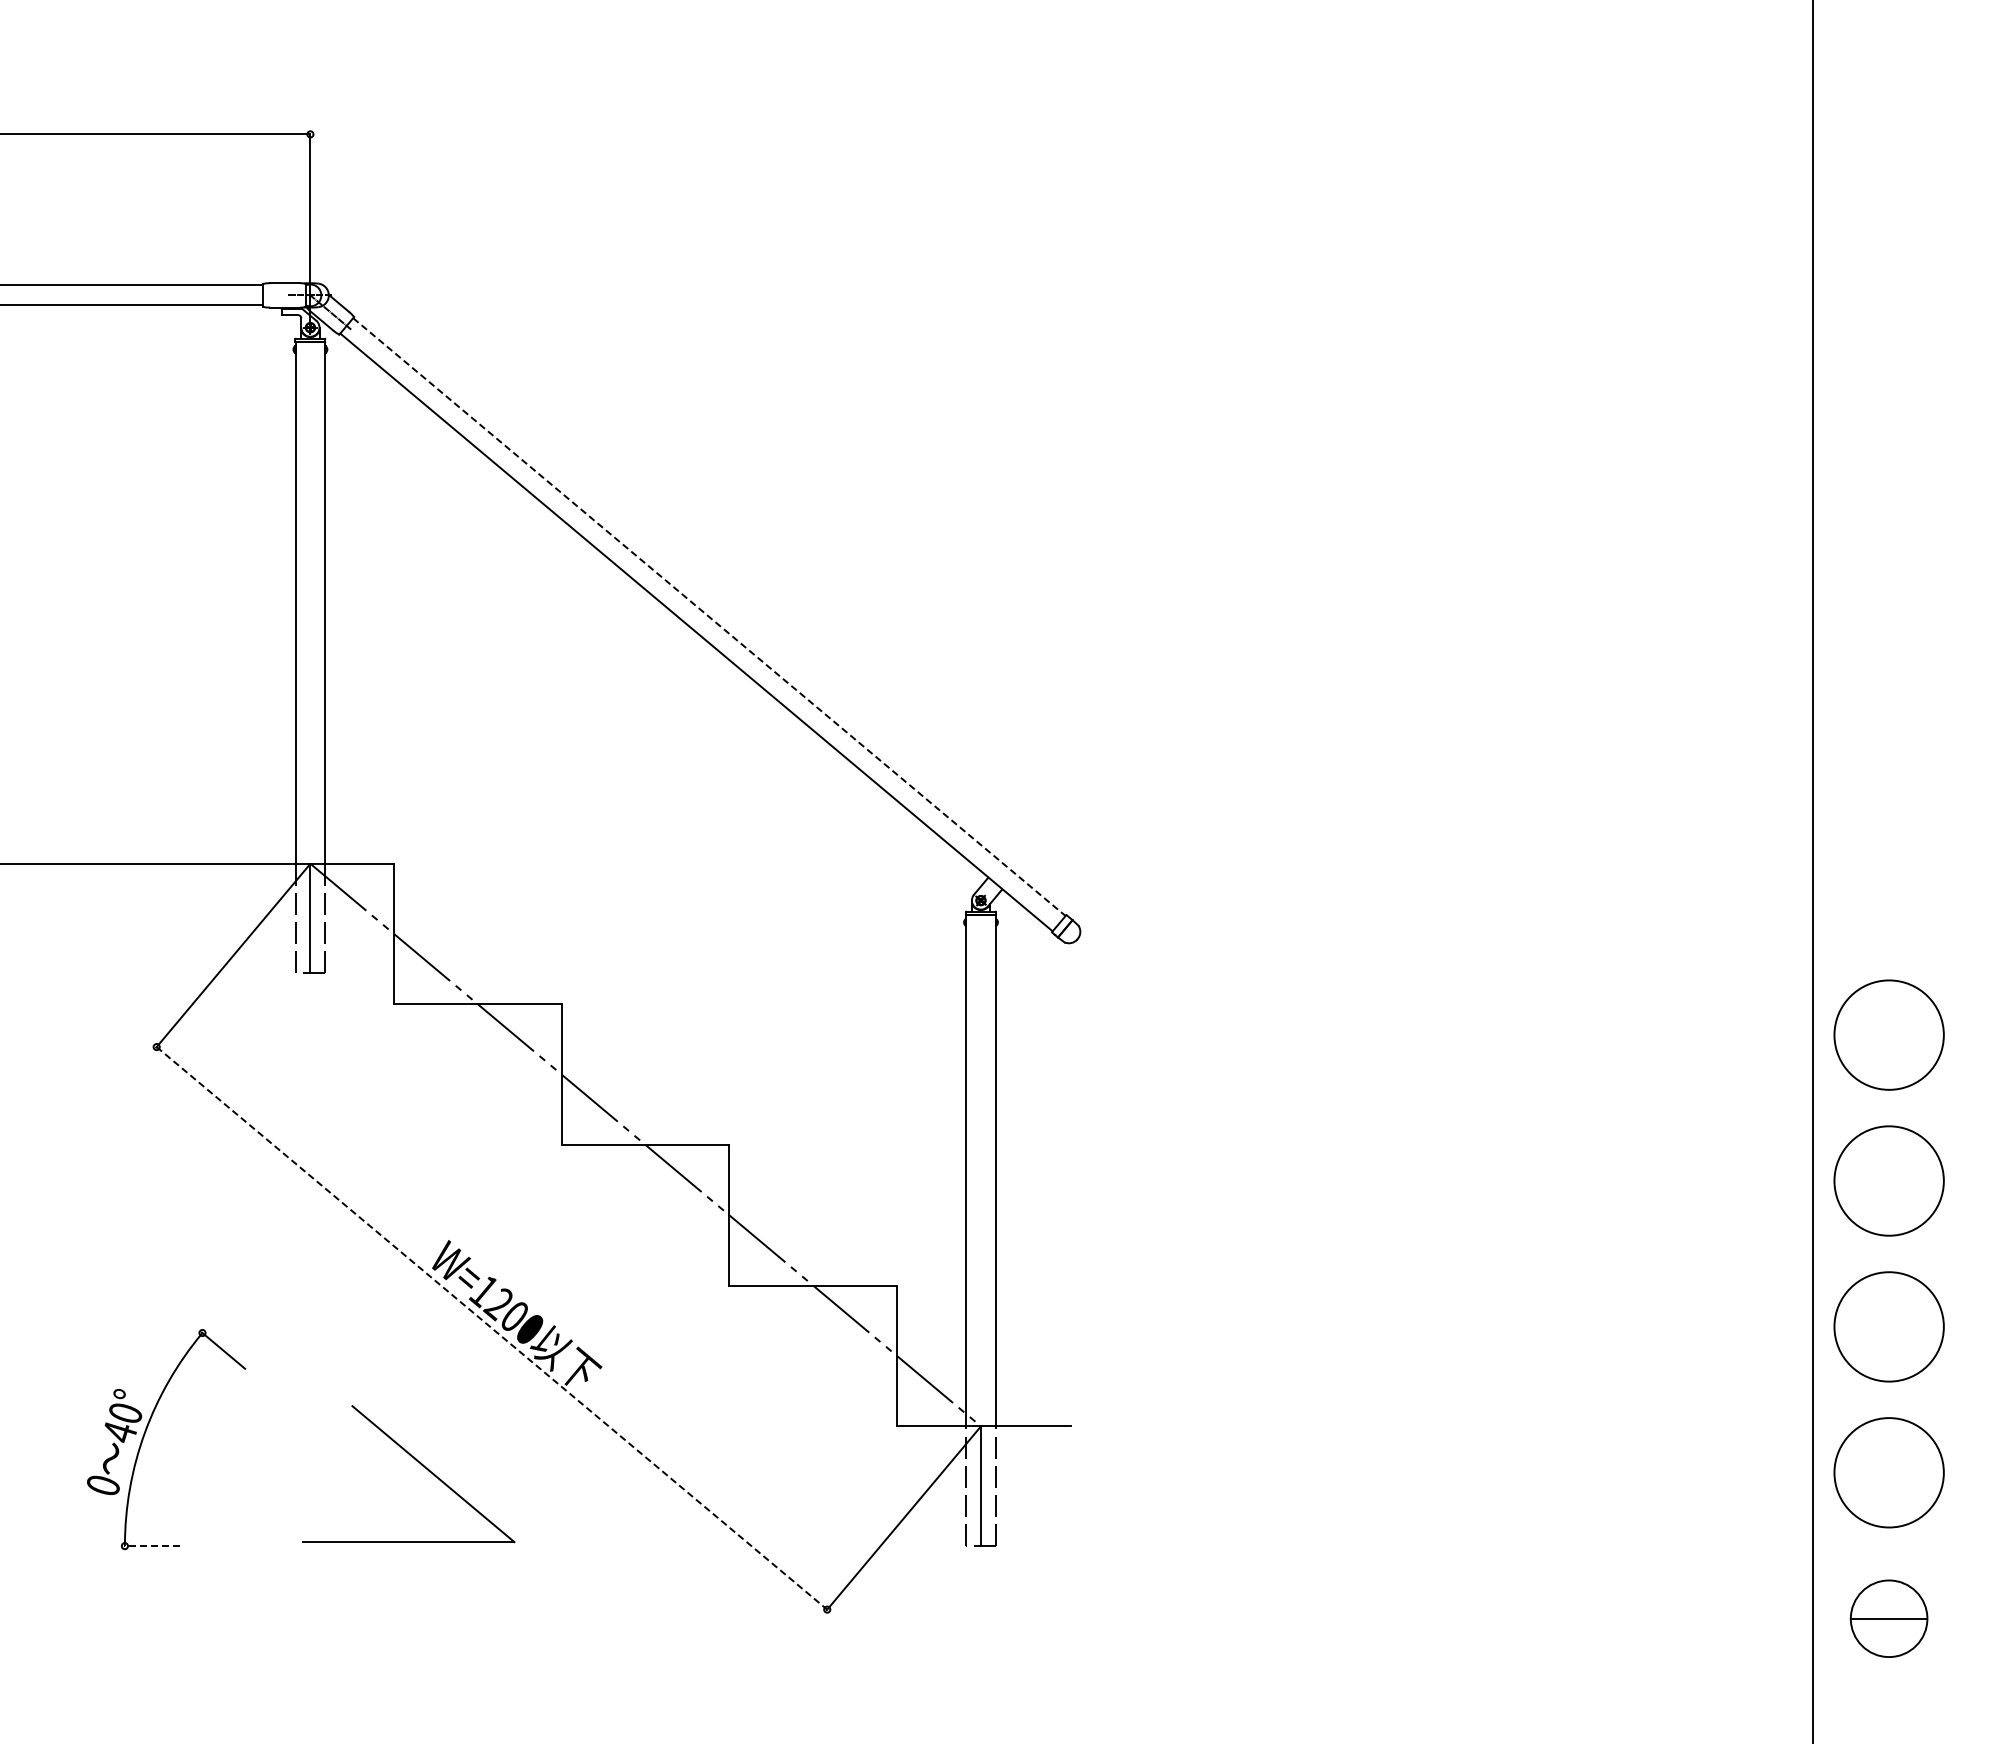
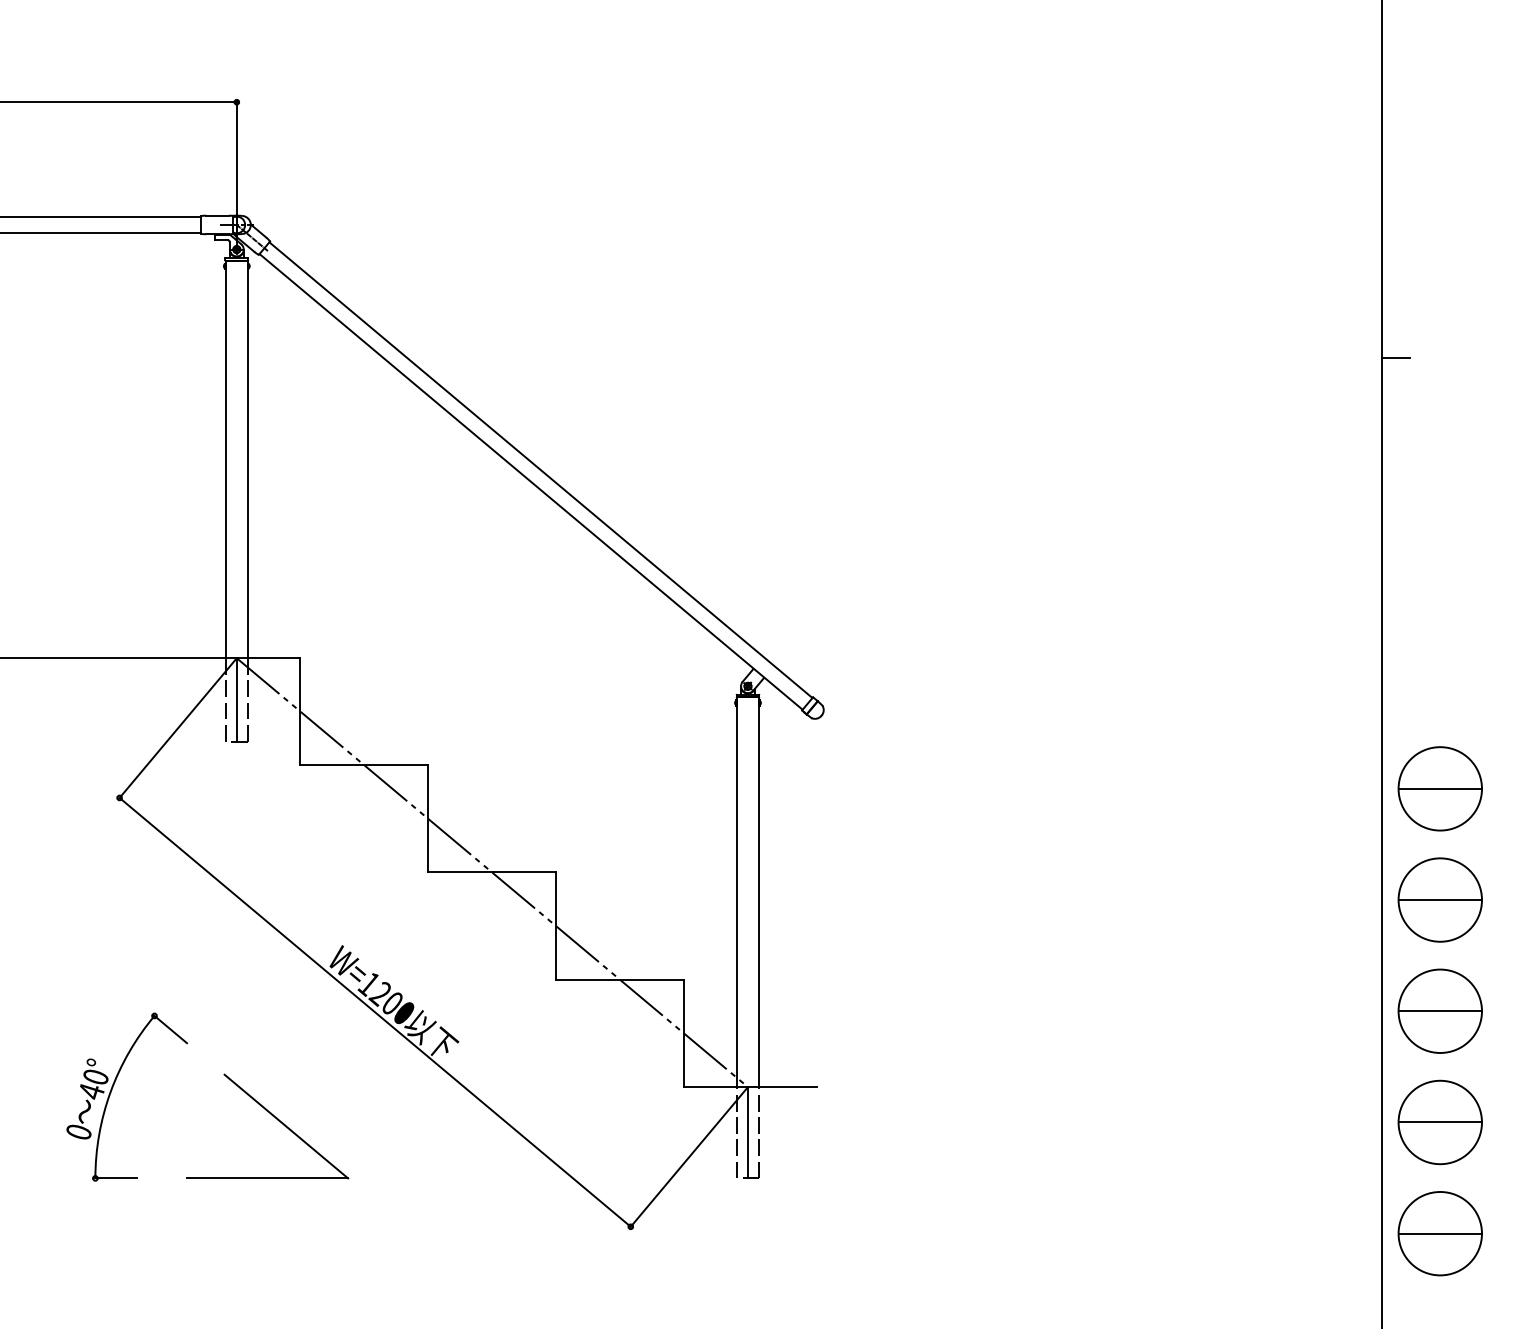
line: (1830, 469) -> (1395, 357), added
line: (709, 617) -> (541, 470), dashed -> solid
line: (1888, 1035) -> (1439, 789), added
line: (1888, 1181) -> (1439, 900), added
line: (1888, 1326) -> (1439, 1010), added
line: (491, 1328) -> (374, 1012), dashed -> solid
part: (416, 1461) -> (273, 1116), moved
line: (1888, 1472) -> (1439, 1122), added
line: (152, 1546) -> (116, 1178), dashed -> solid
part: (1888, 1618) -> (1439, 1233), size x1.43

